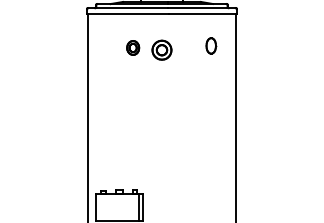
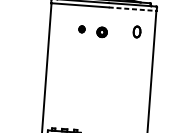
line: (202, 14) -> (132, 9), solid -> dashed
part: (133, 47) -> (82, 29), size x0.6
part: (161, 49) -> (101, 31), size x0.7

